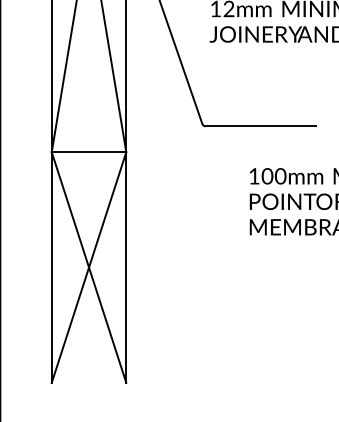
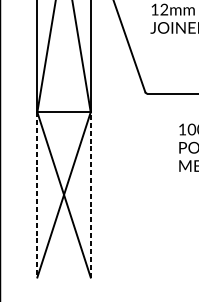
line: (126, 267) -> (90, 194), solid -> dashed
line: (51, 268) -> (37, 195), solid -> dashed

